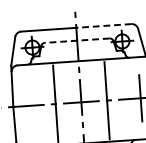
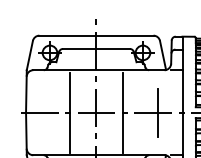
line: (103, 25) -> (124, 35), dashed -> solid
line: (76, 40) -> (95, 48), dashed -> solid

